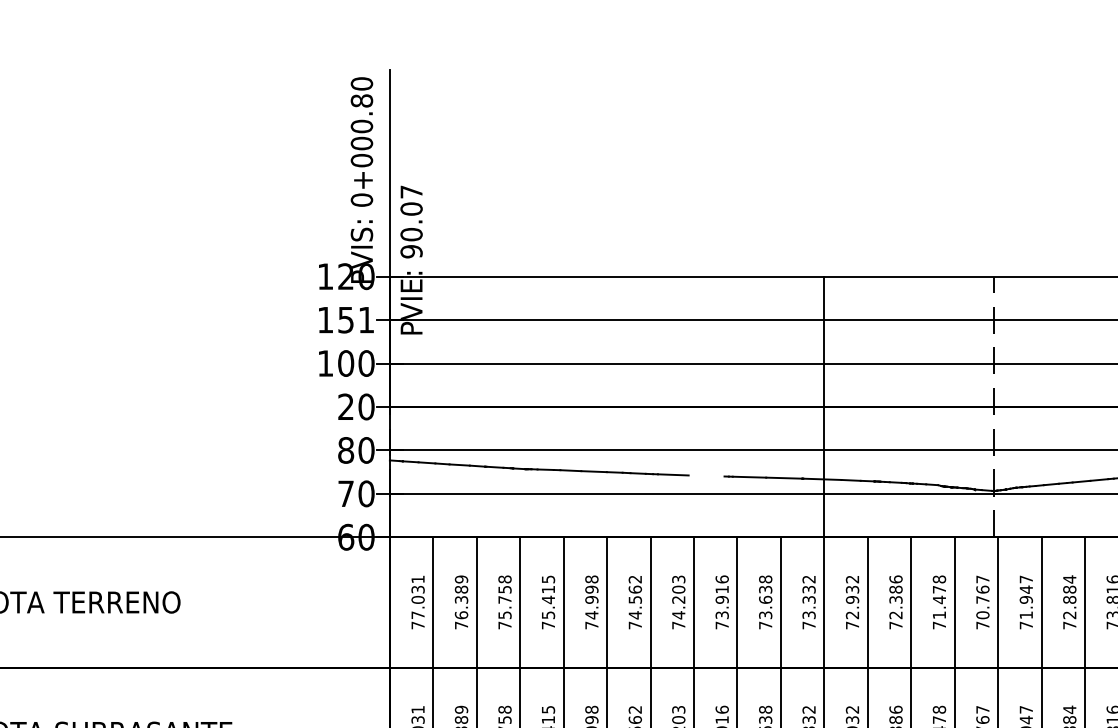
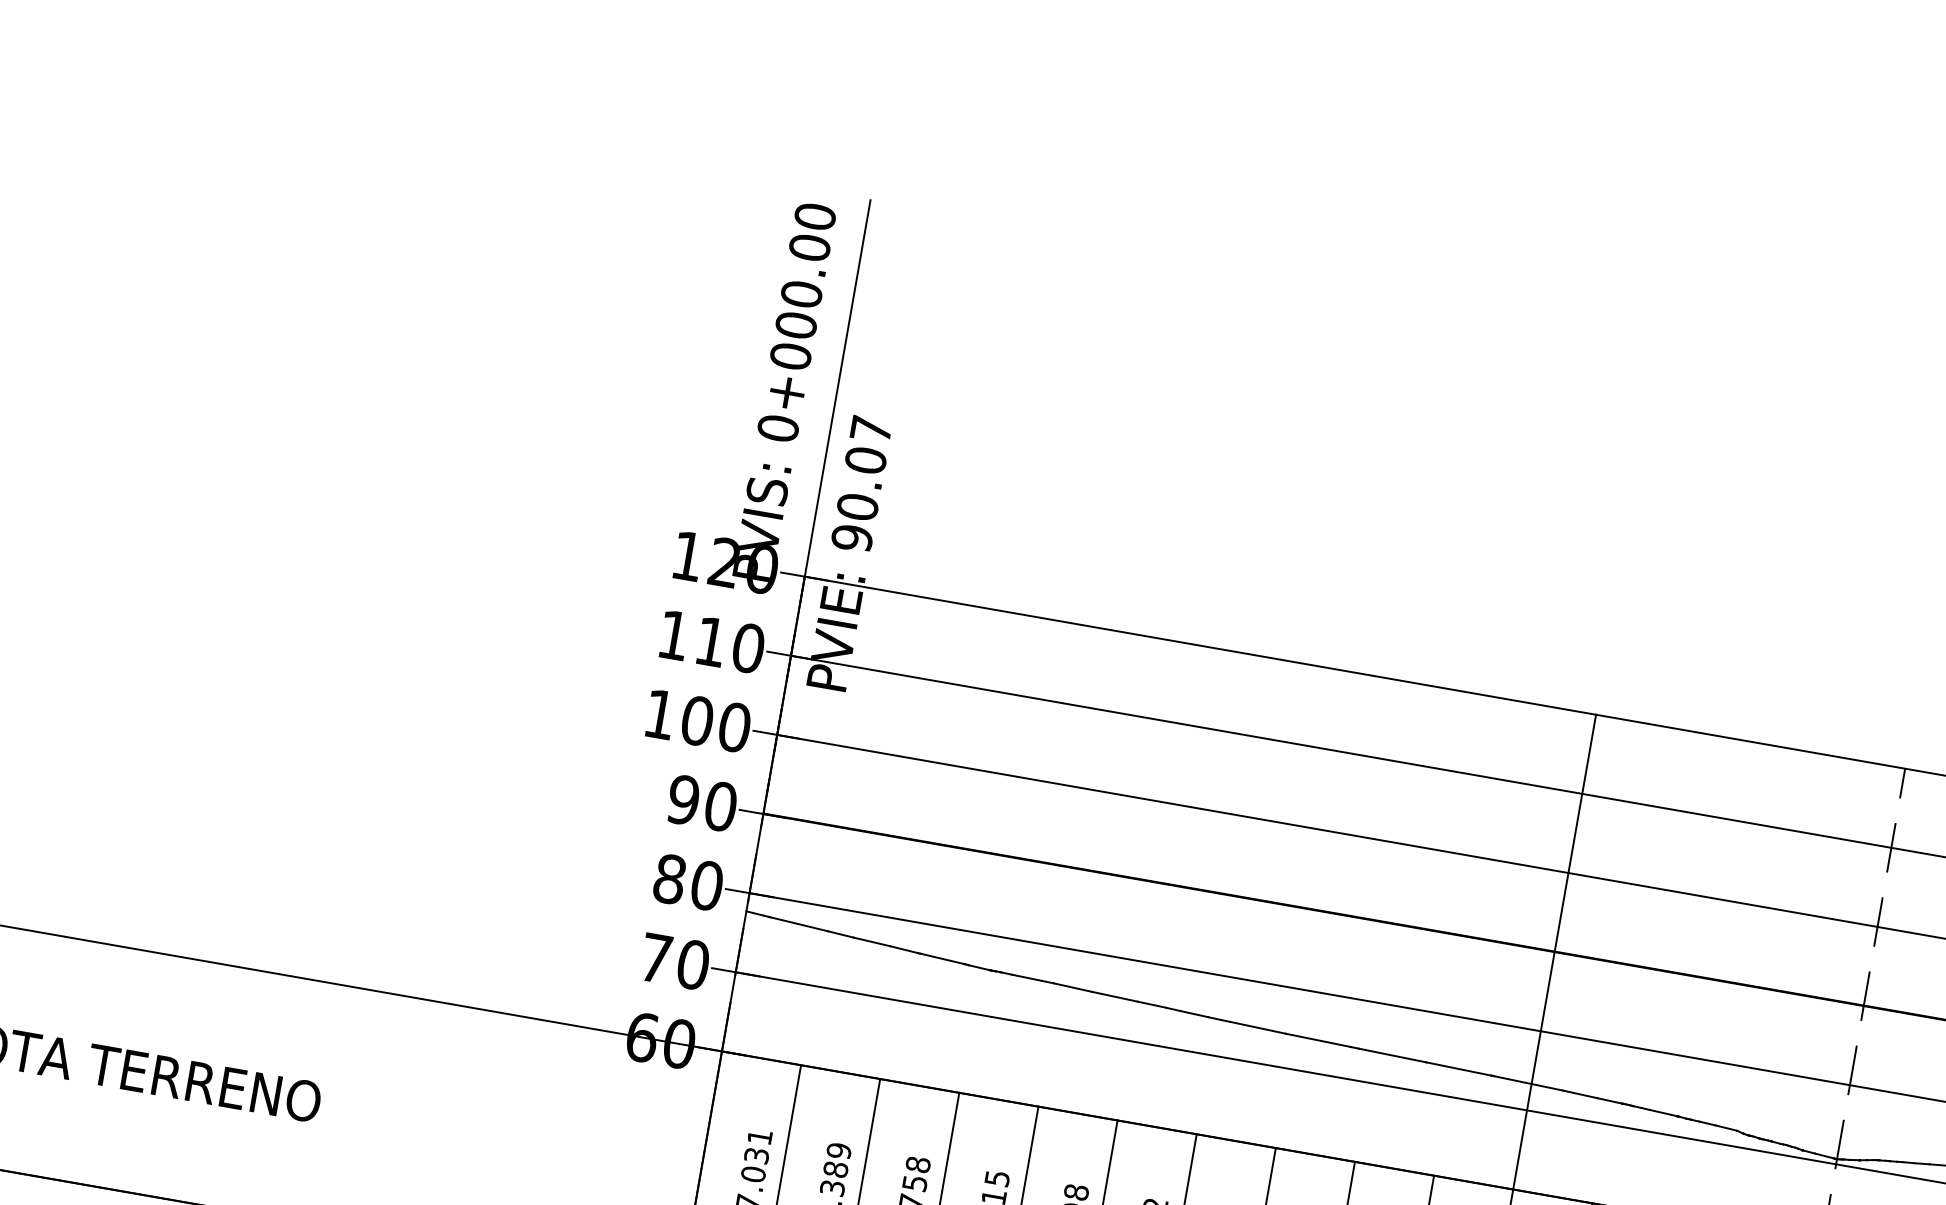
text: (361, 100) -> (809, 246), 0+000.80 -> 0+000.00
text: (356, 319) -> (730, 644), 151 -> 110
text: (346, 406) -> (684, 799), 20 -> 90
line: (706, 475) -> (1318, 1039), added

